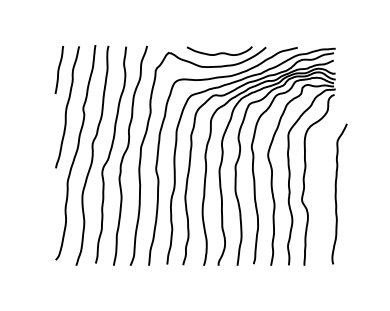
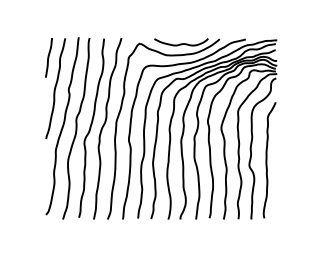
curve: (336, 193) -> (267, 159), moved

